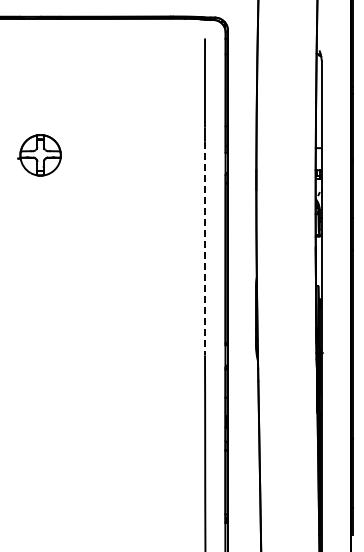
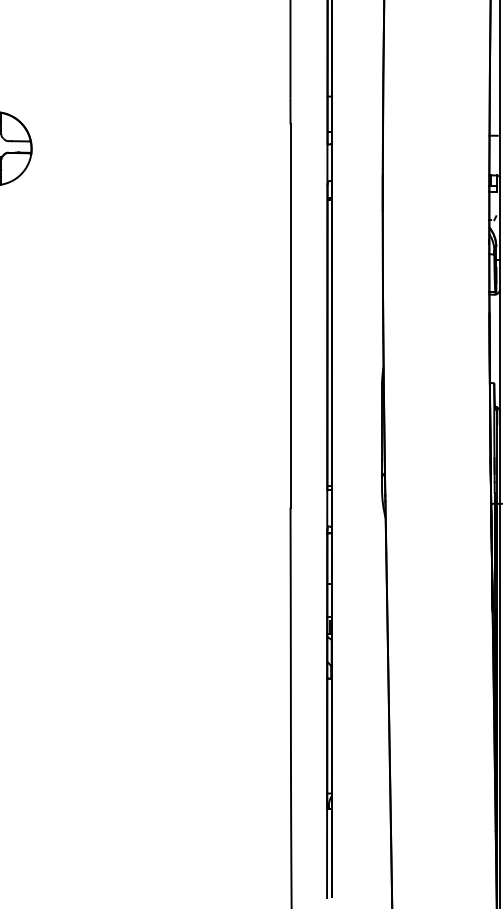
line: (205, 248) -> (291, 315), dashed -> solid

